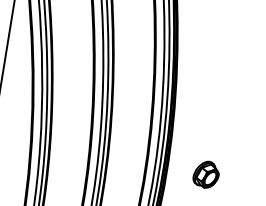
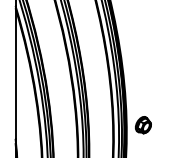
part: (206, 175) -> (143, 125), moved

